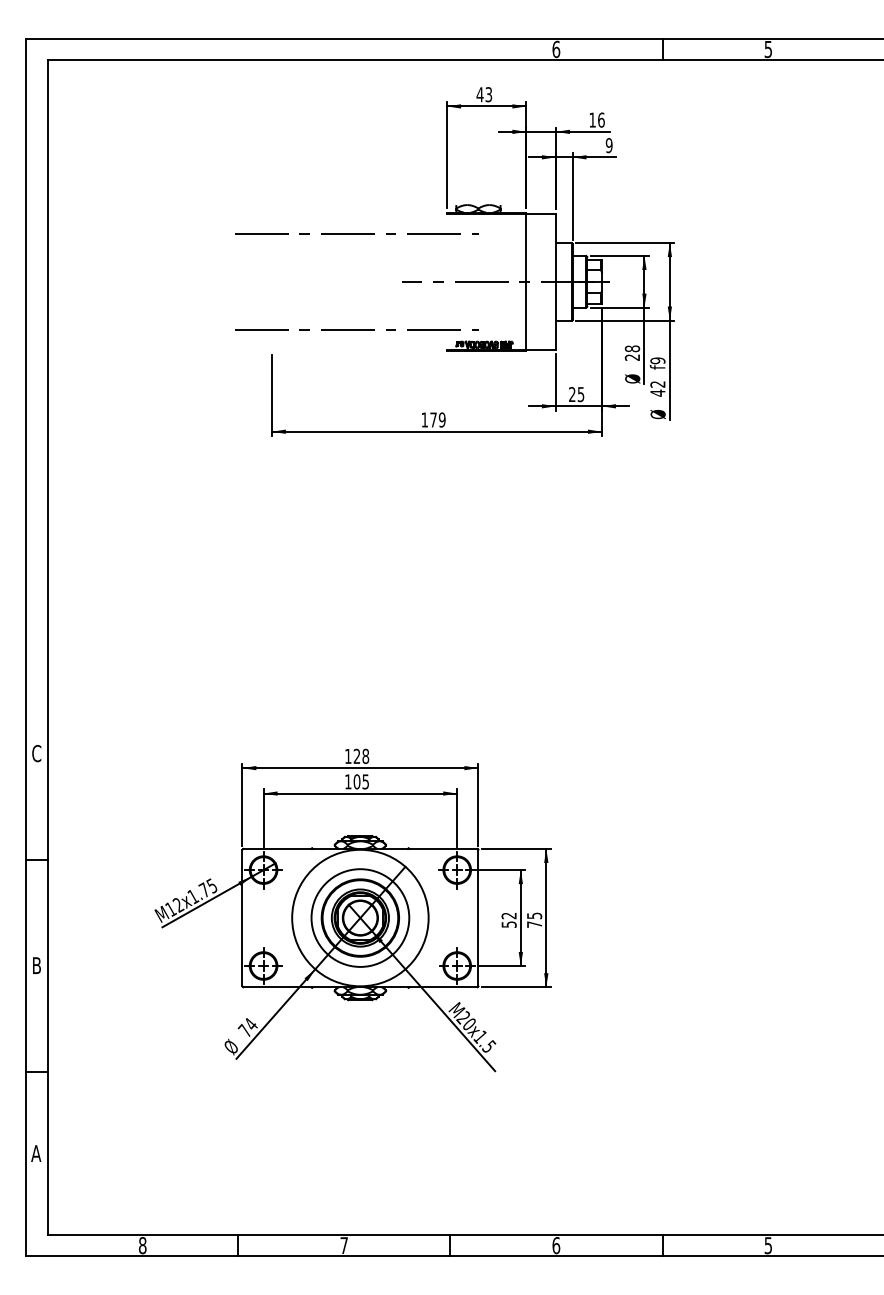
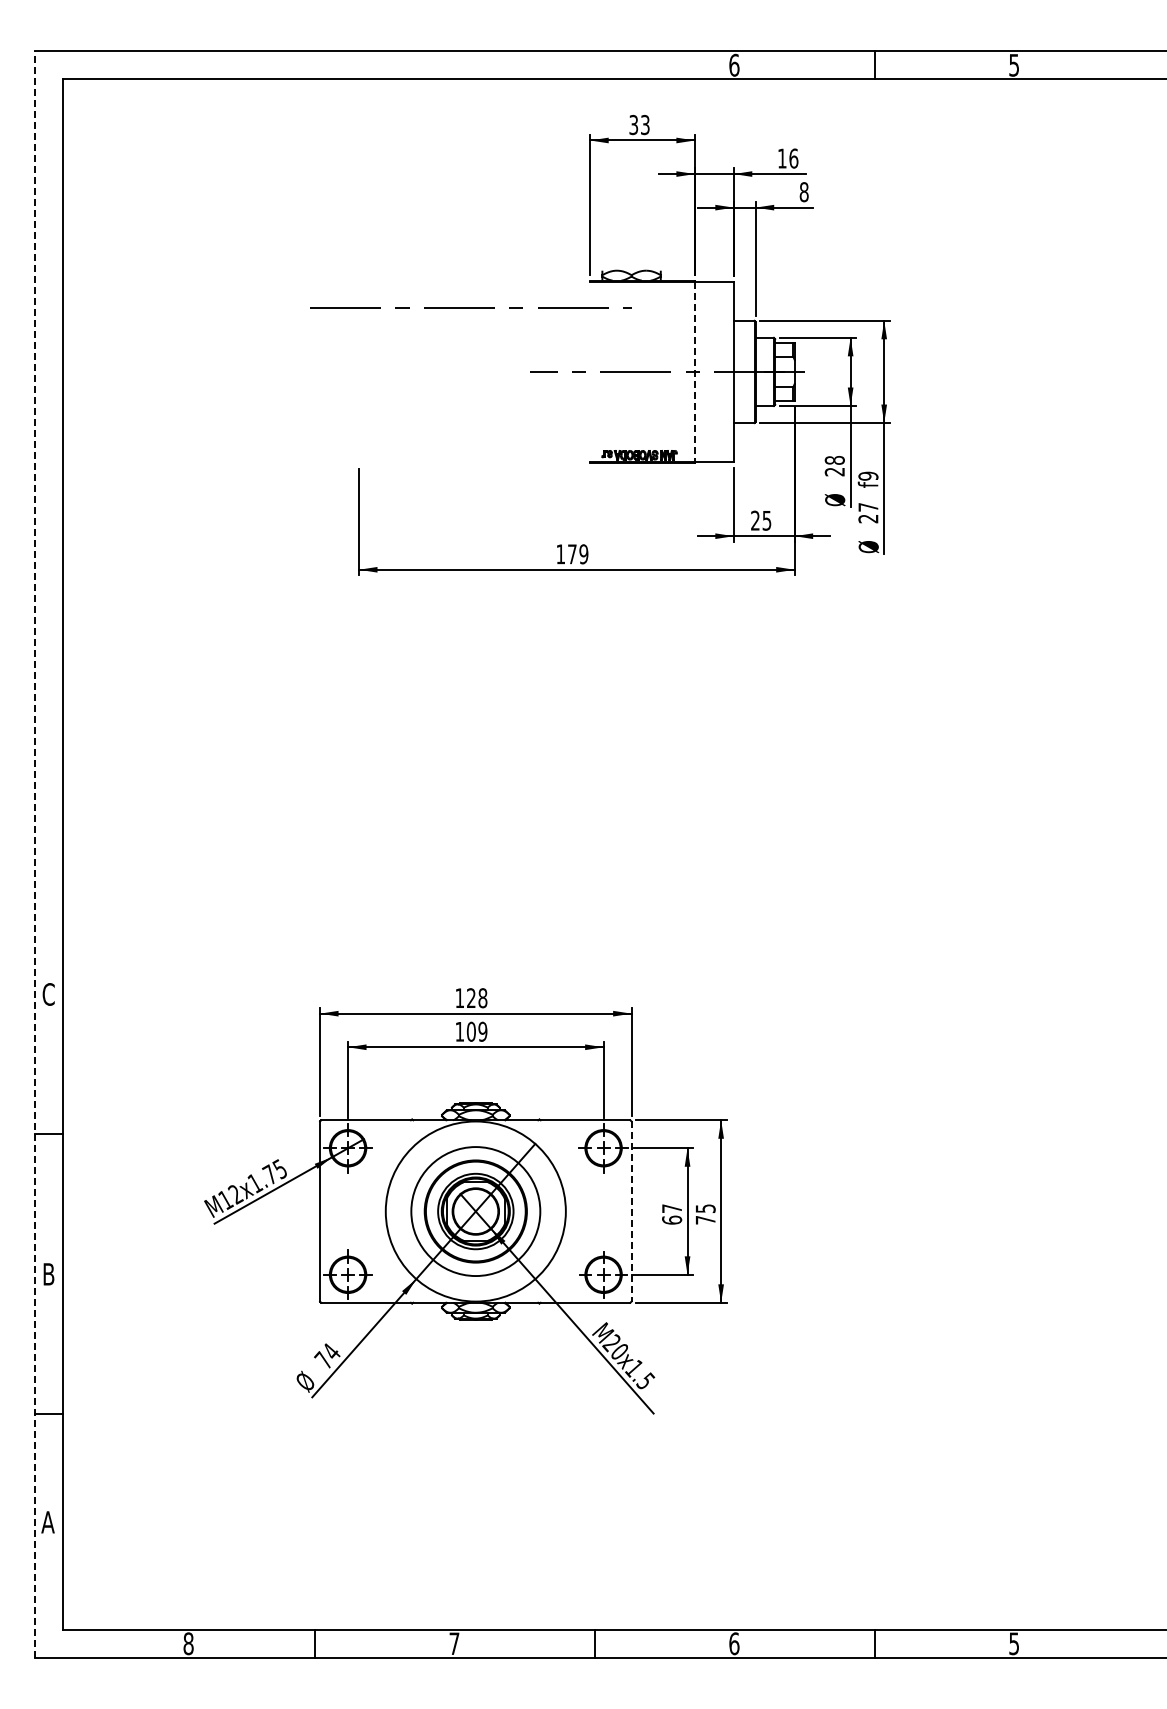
text: (479, 94) -> (633, 124), 43 -> 33
text: (608, 145) -> (803, 192), 9 -> 8
line: (526, 282) -> (694, 372), solid -> dashed
line: (356, 329) -> (470, 435), removed
text: (657, 389) -> (868, 513), 42 -> 27
line: (25, 647) -> (34, 854), solid -> dashed
text: (365, 781) -> (482, 1031), 105 -> 109
line: (478, 918) -> (631, 1212), solid -> dashed
text: (509, 920) -> (672, 1214), 52 -> 67

